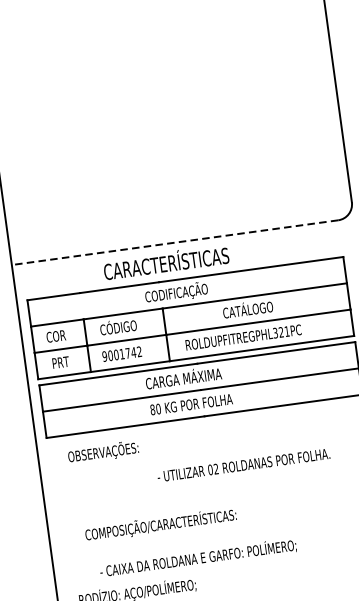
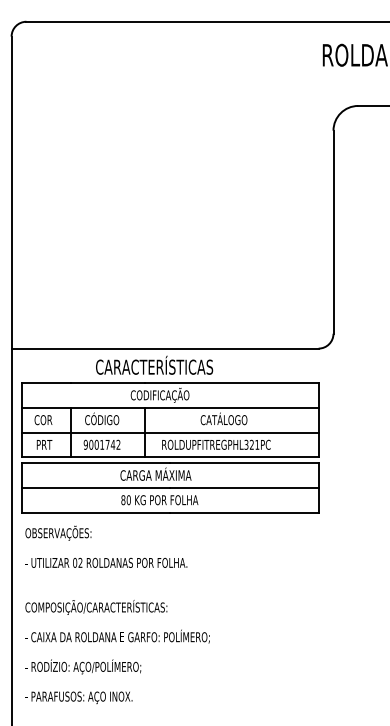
line: (175, 242) -> (165, 348), dashed -> solid
text: (103, 451) -> (58, 532), moved
text: (243, 464) -> (106, 562), moved
text: (161, 524) -> (96, 607), moved
text: (198, 557) -> (117, 636), moved

